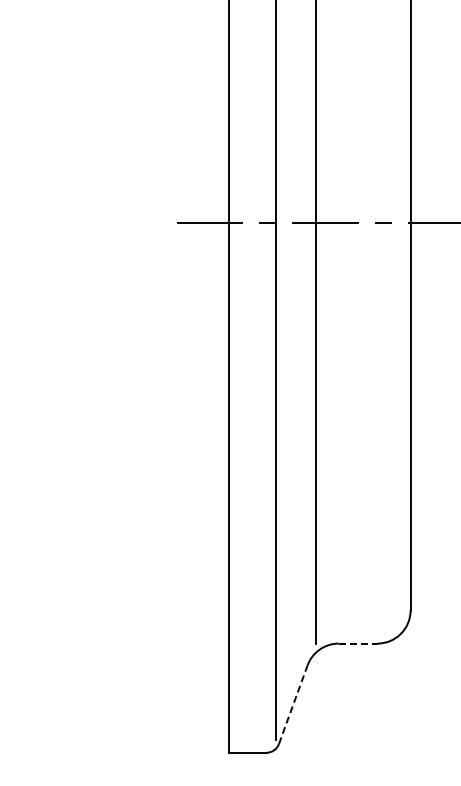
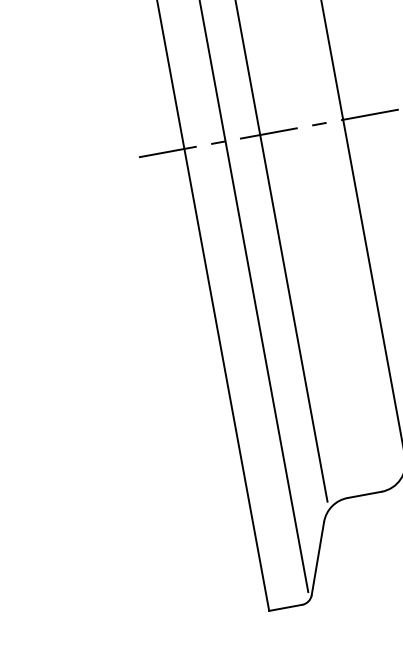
line: (358, 643) -> (365, 494), dashed -> solid
line: (293, 704) -> (318, 558), dashed -> solid

